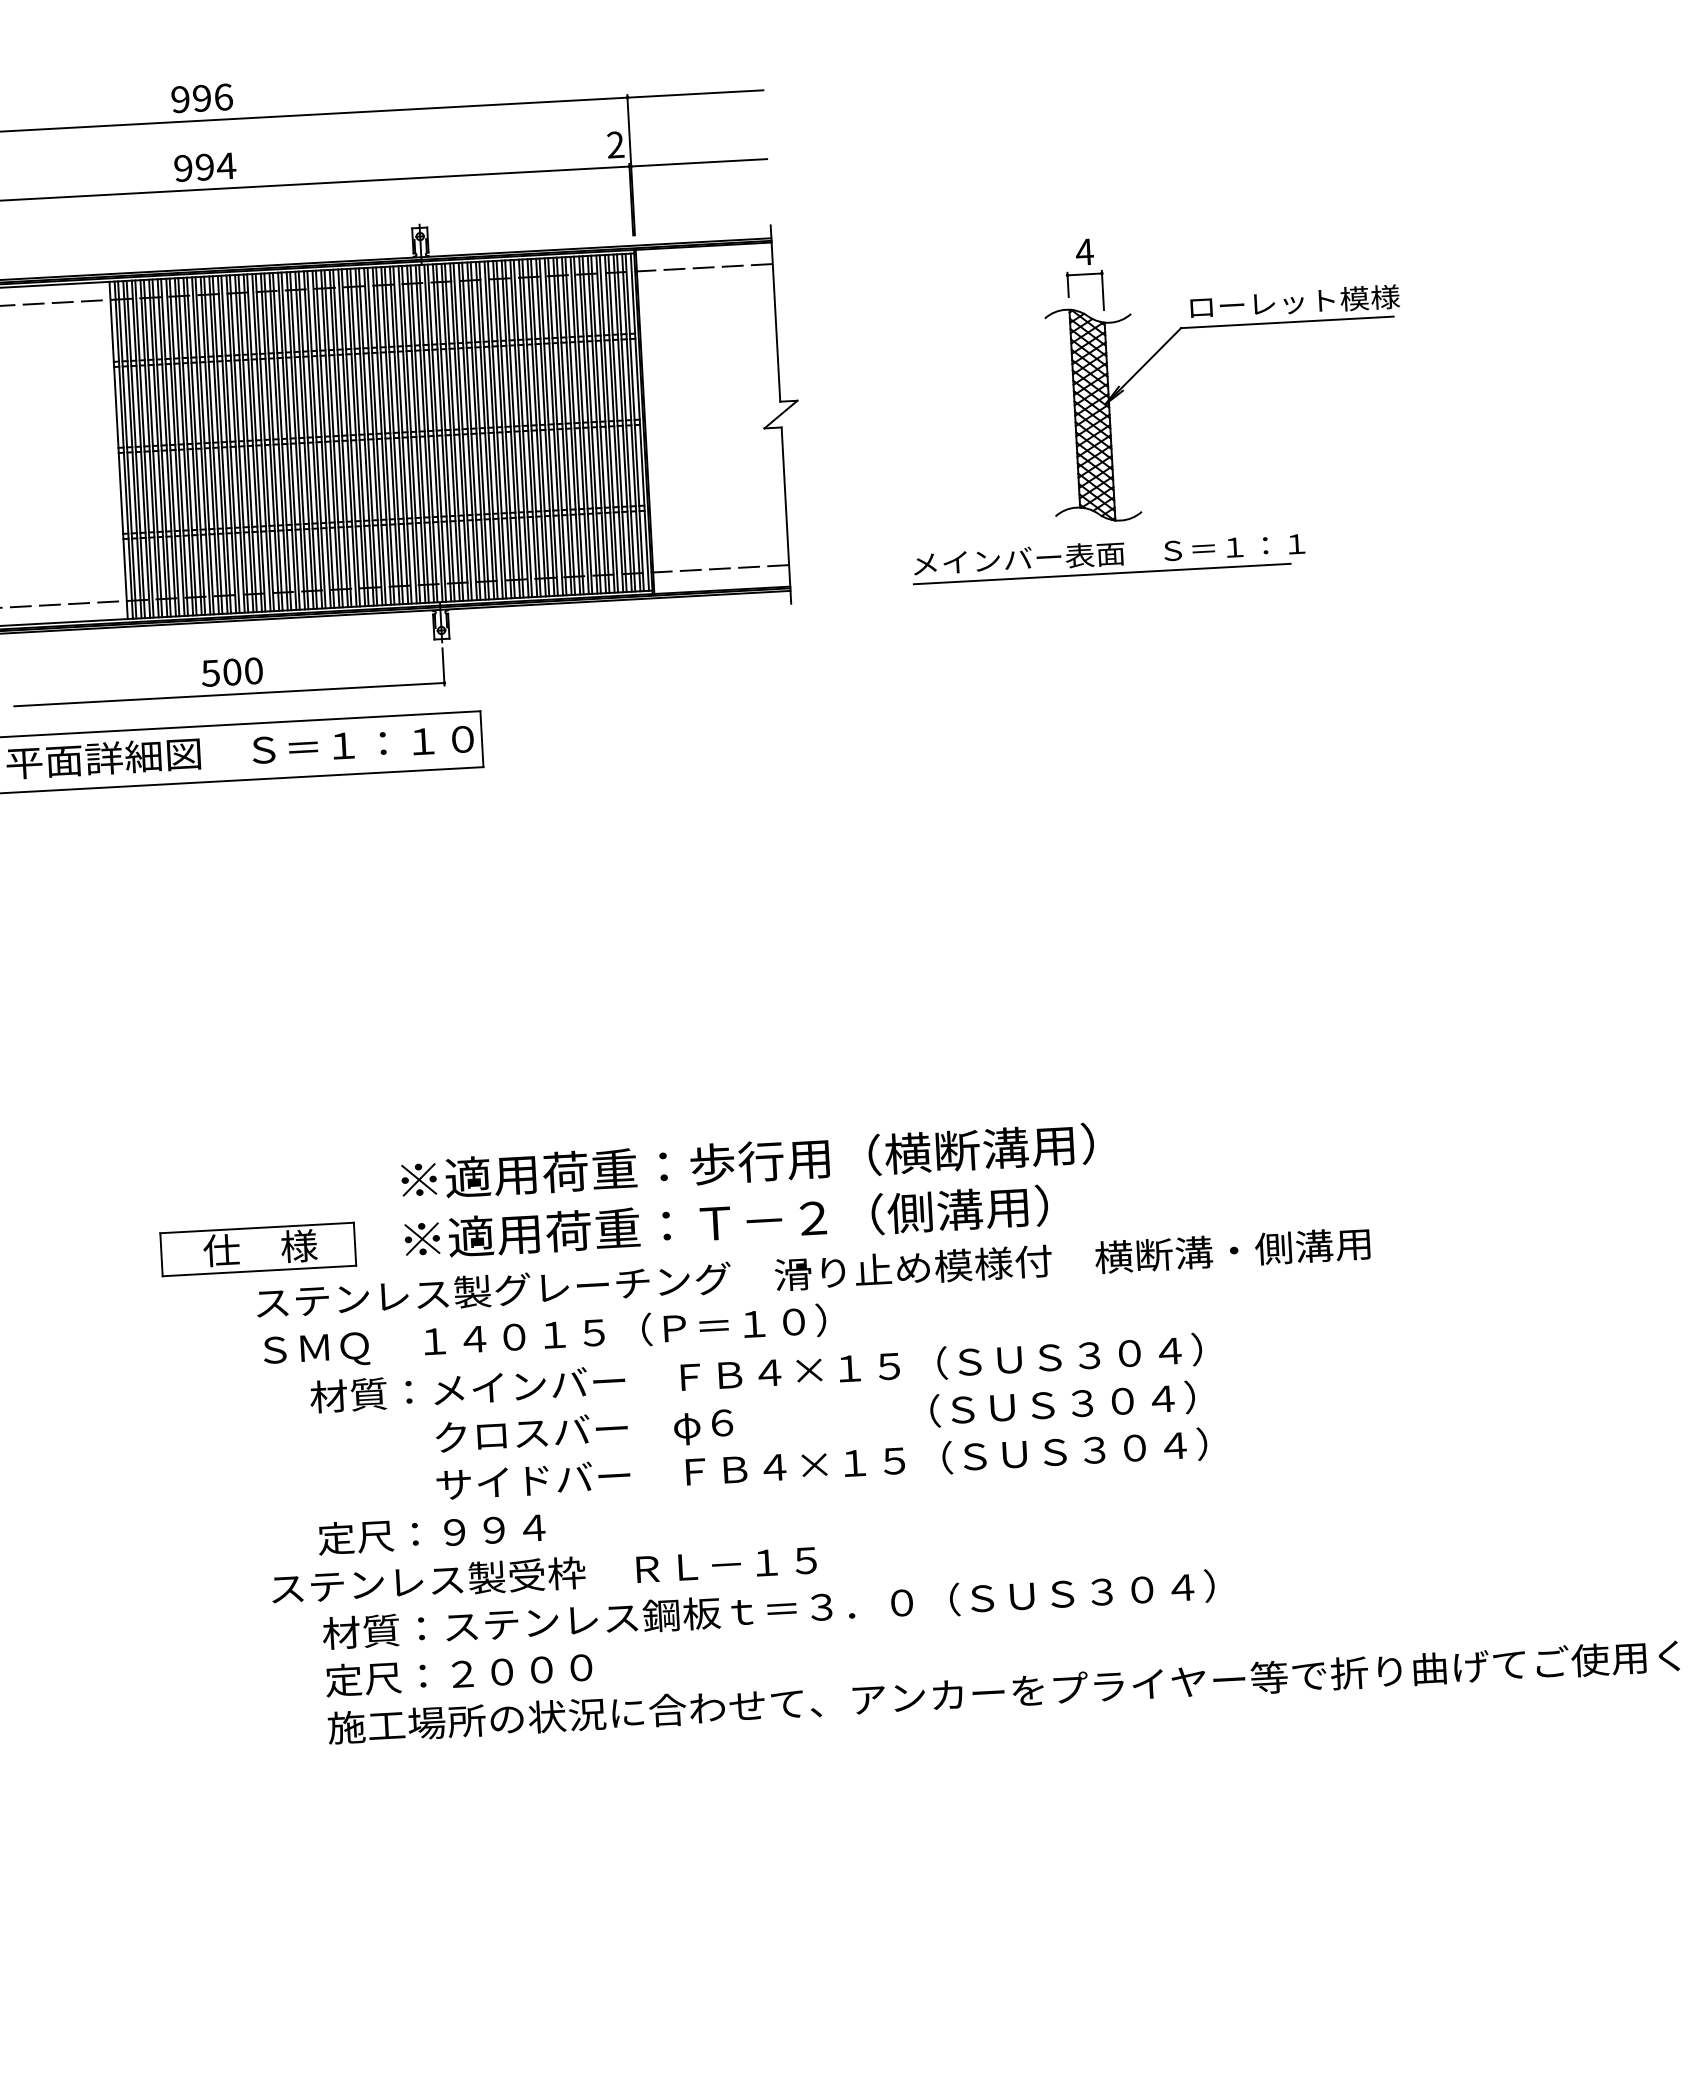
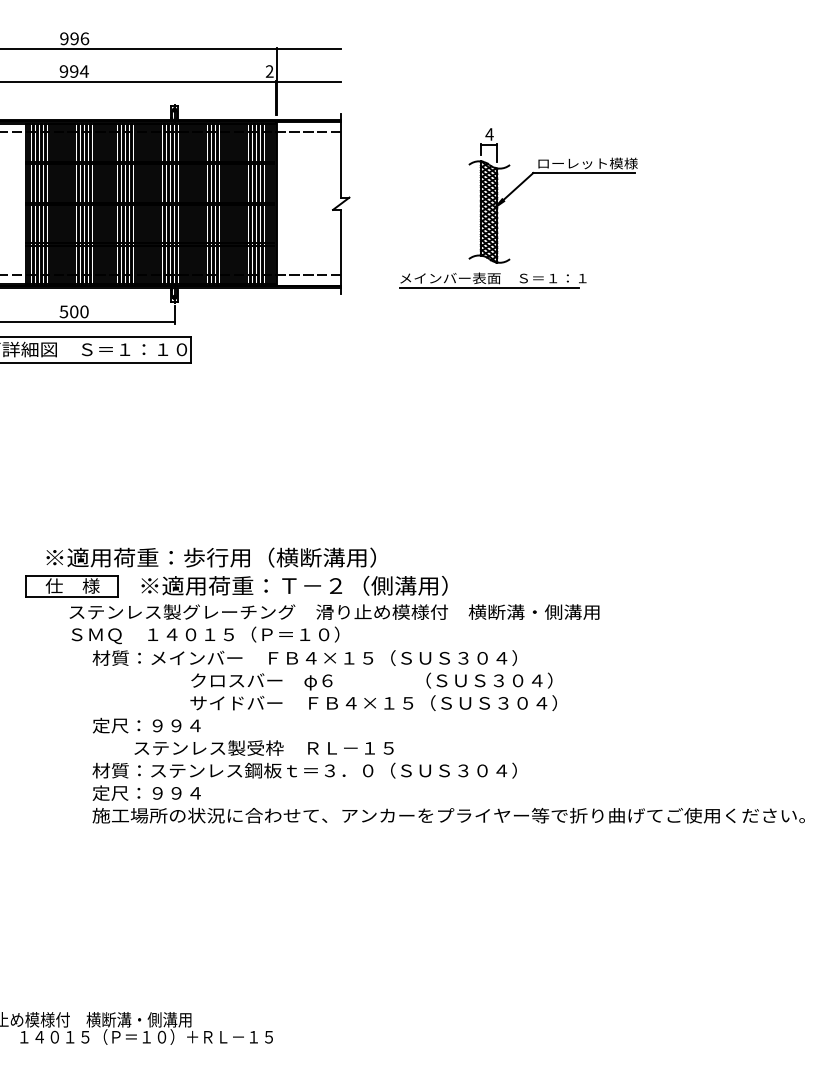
text: (746, 1161) -> (210, 557), moved
text: (820, 1440) -> (373, 691), moved
text: (542, 1573) -> (263, 747), moved
text: (520, 1671) -> (185, 793), 定尺：２０００ -> 定尺：９９４

